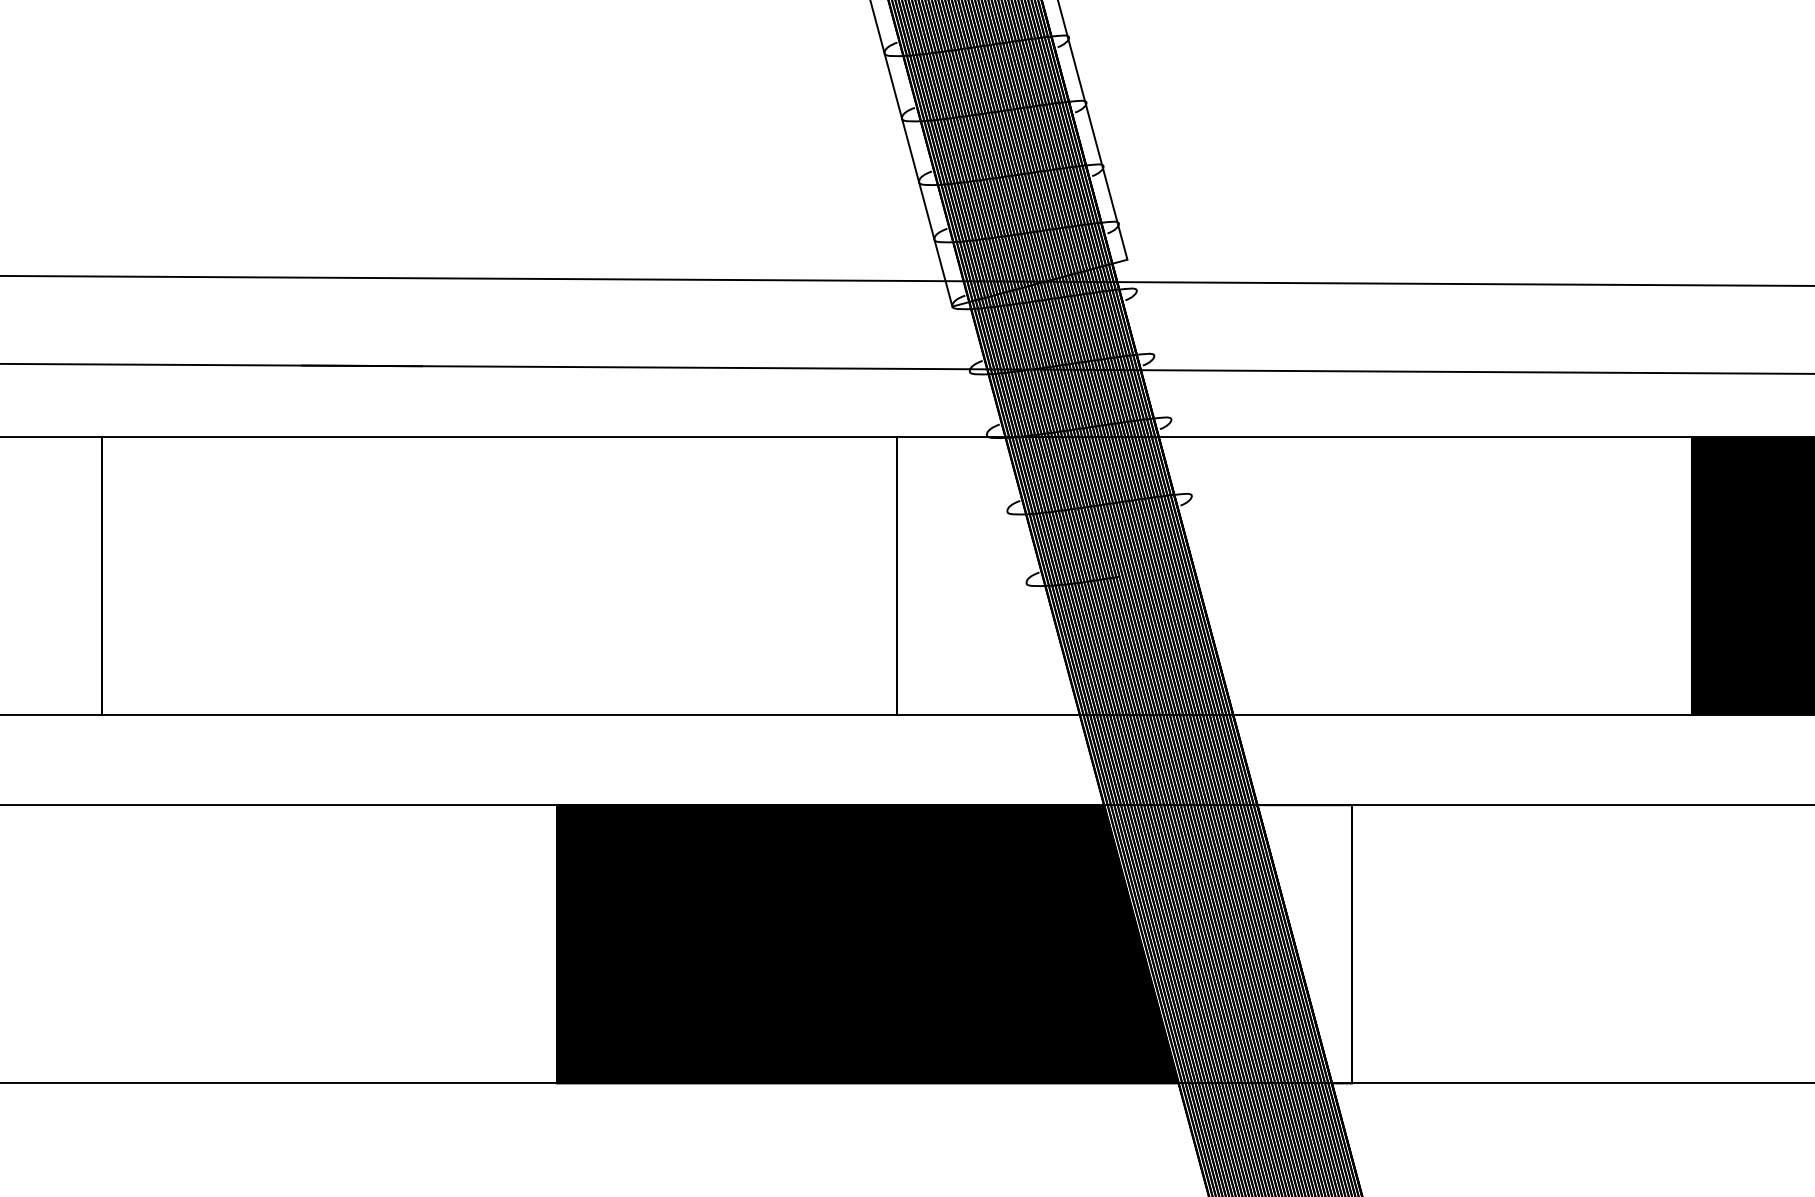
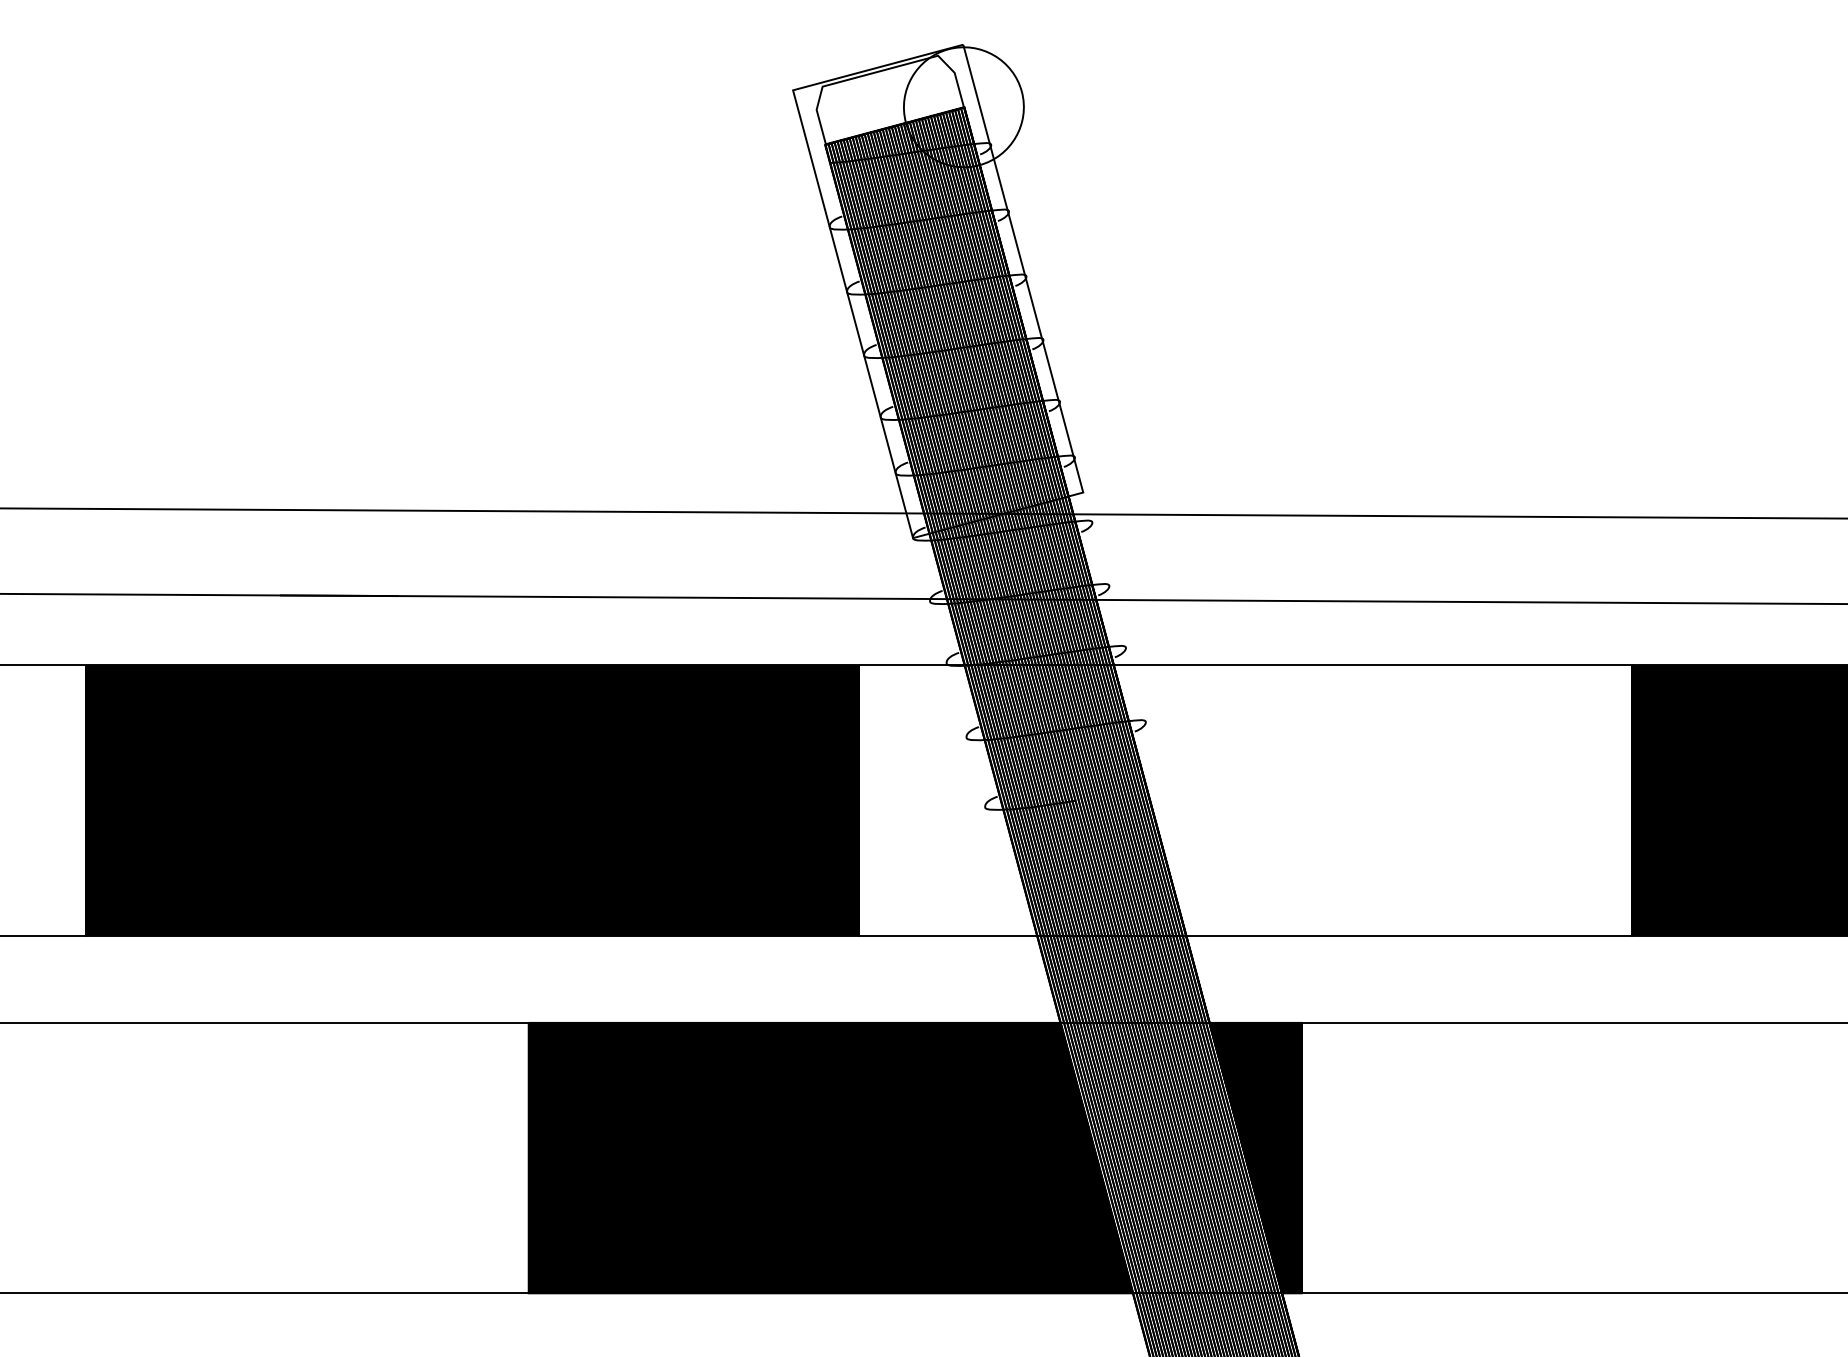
fill: (499, 576) -> (472, 800), added
fill: (1304, 943) -> (1255, 1157), added

